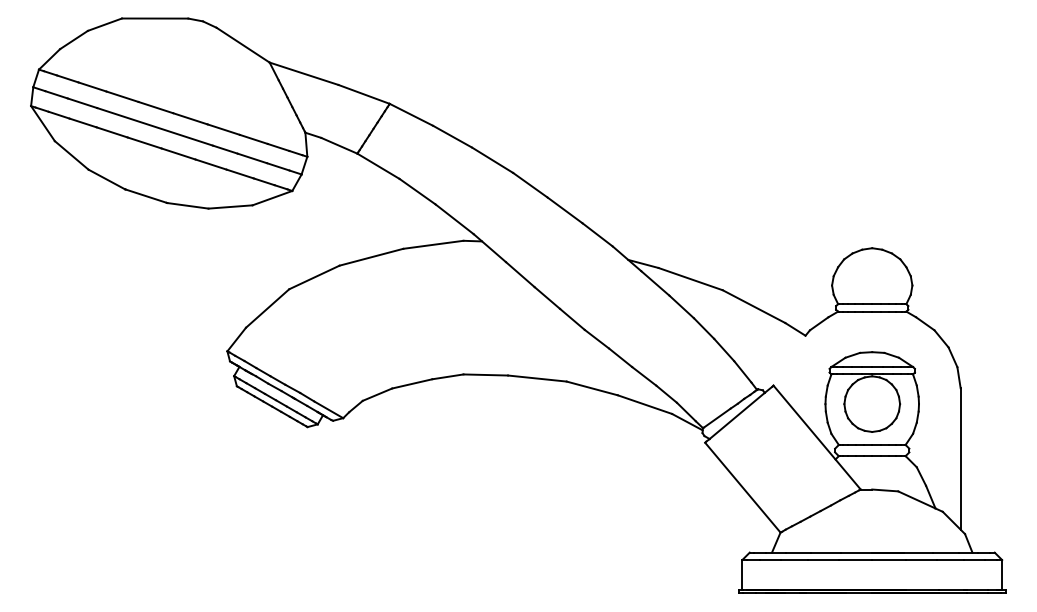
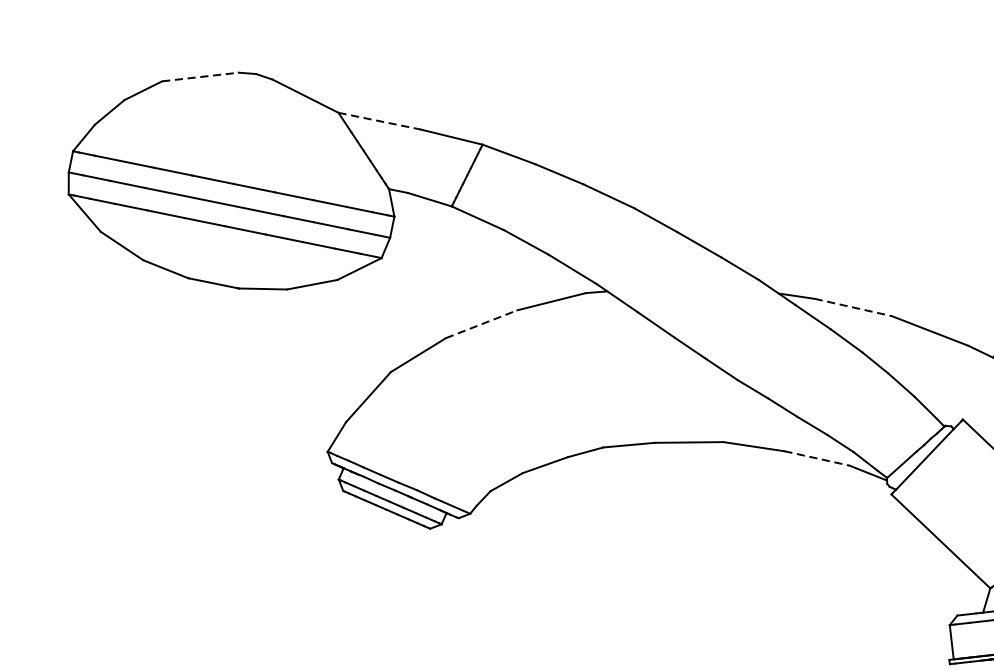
line: (155, 18) -> (200, 76), solid -> dashed
line: (304, 73) -> (380, 120), solid -> dashed
line: (371, 257) -> (481, 324), solid -> dashed
line: (690, 279) -> (853, 307), solid -> dashed
line: (644, 404) -> (816, 458), solid -> dashed

